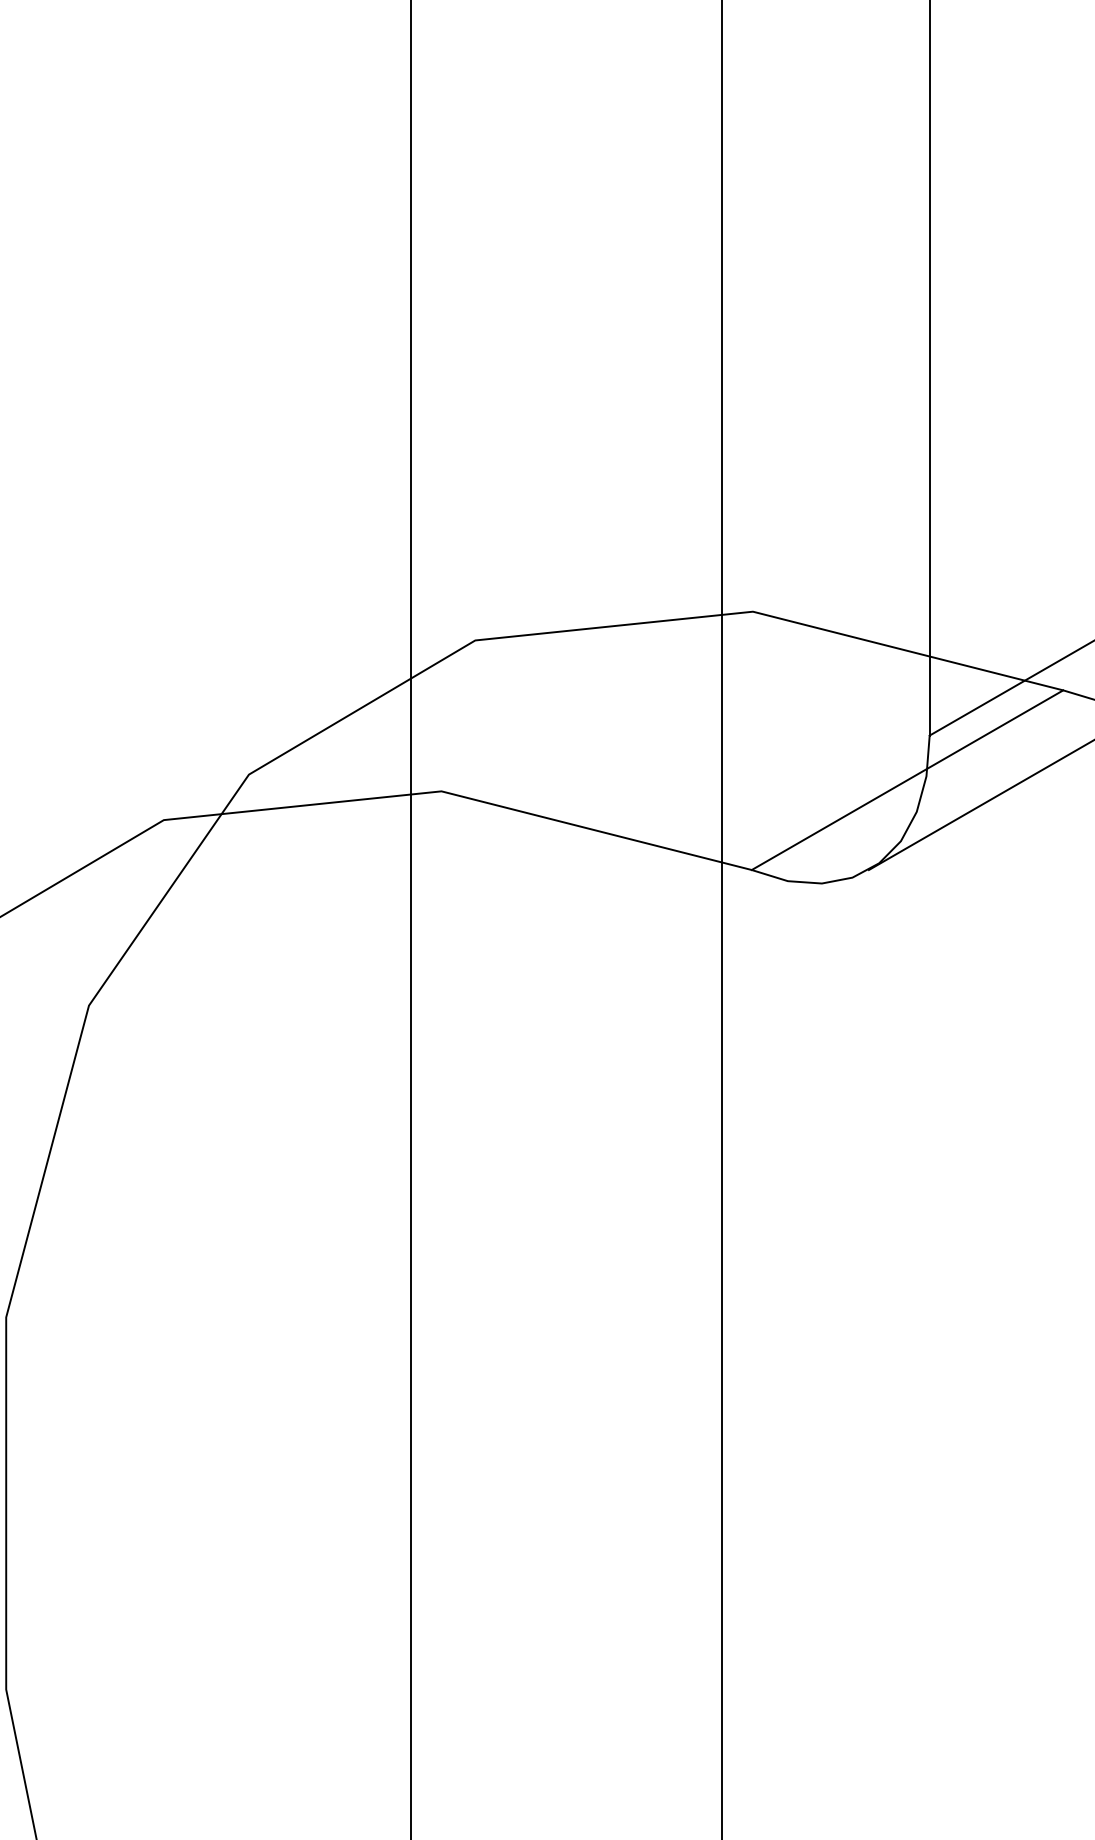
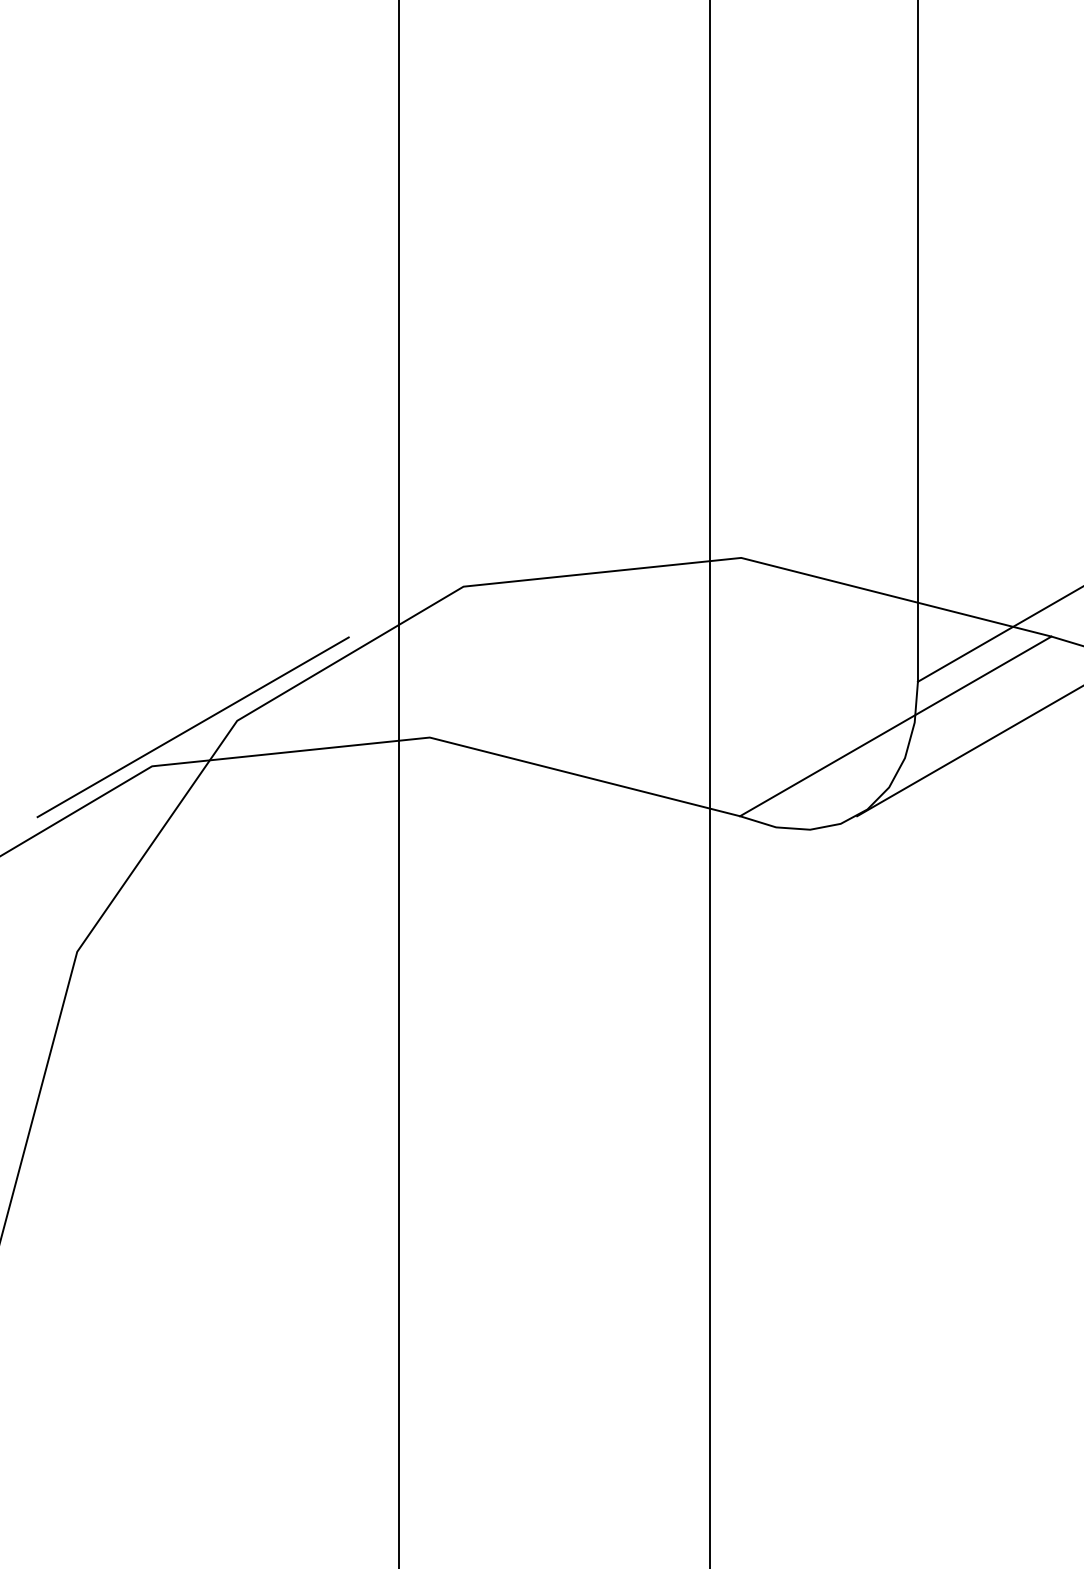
line: (204, 780) -> (192, 726), added

